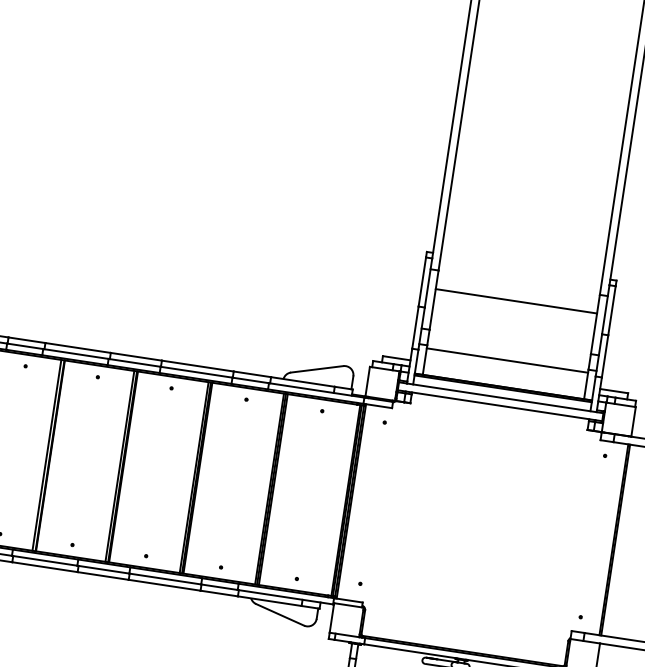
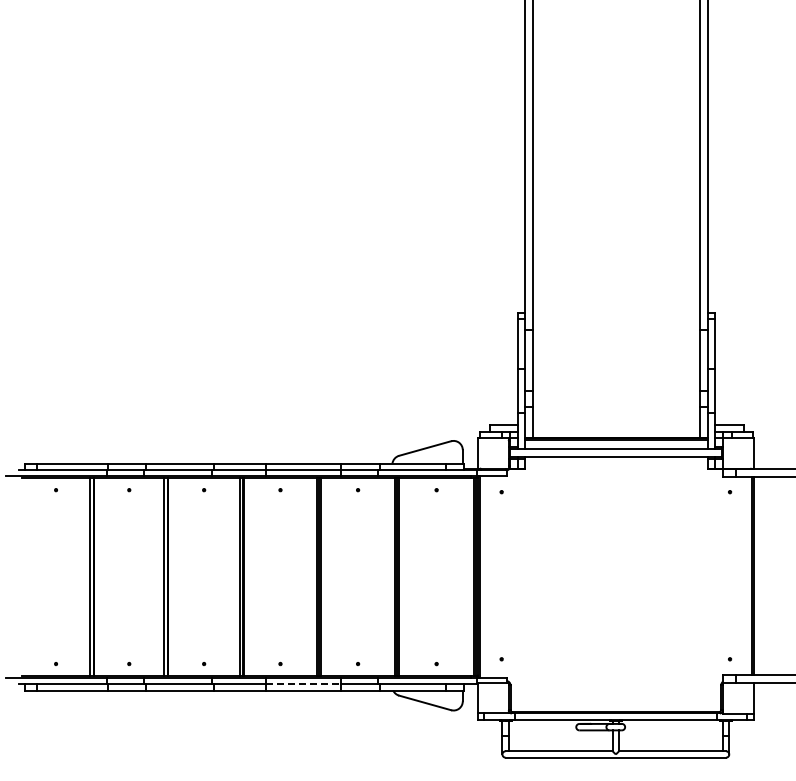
line: (516, 301) -> (616, 349), removed
line: (507, 360) -> (616, 410), removed
line: (165, 579) -> (303, 684), solid -> dashed

